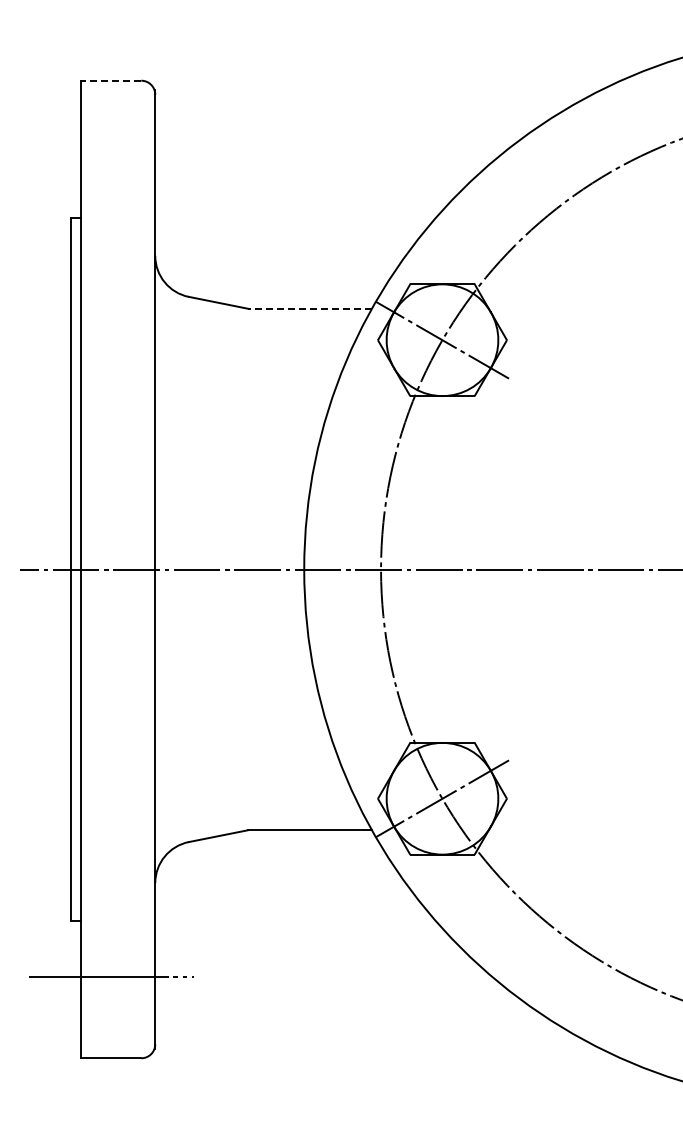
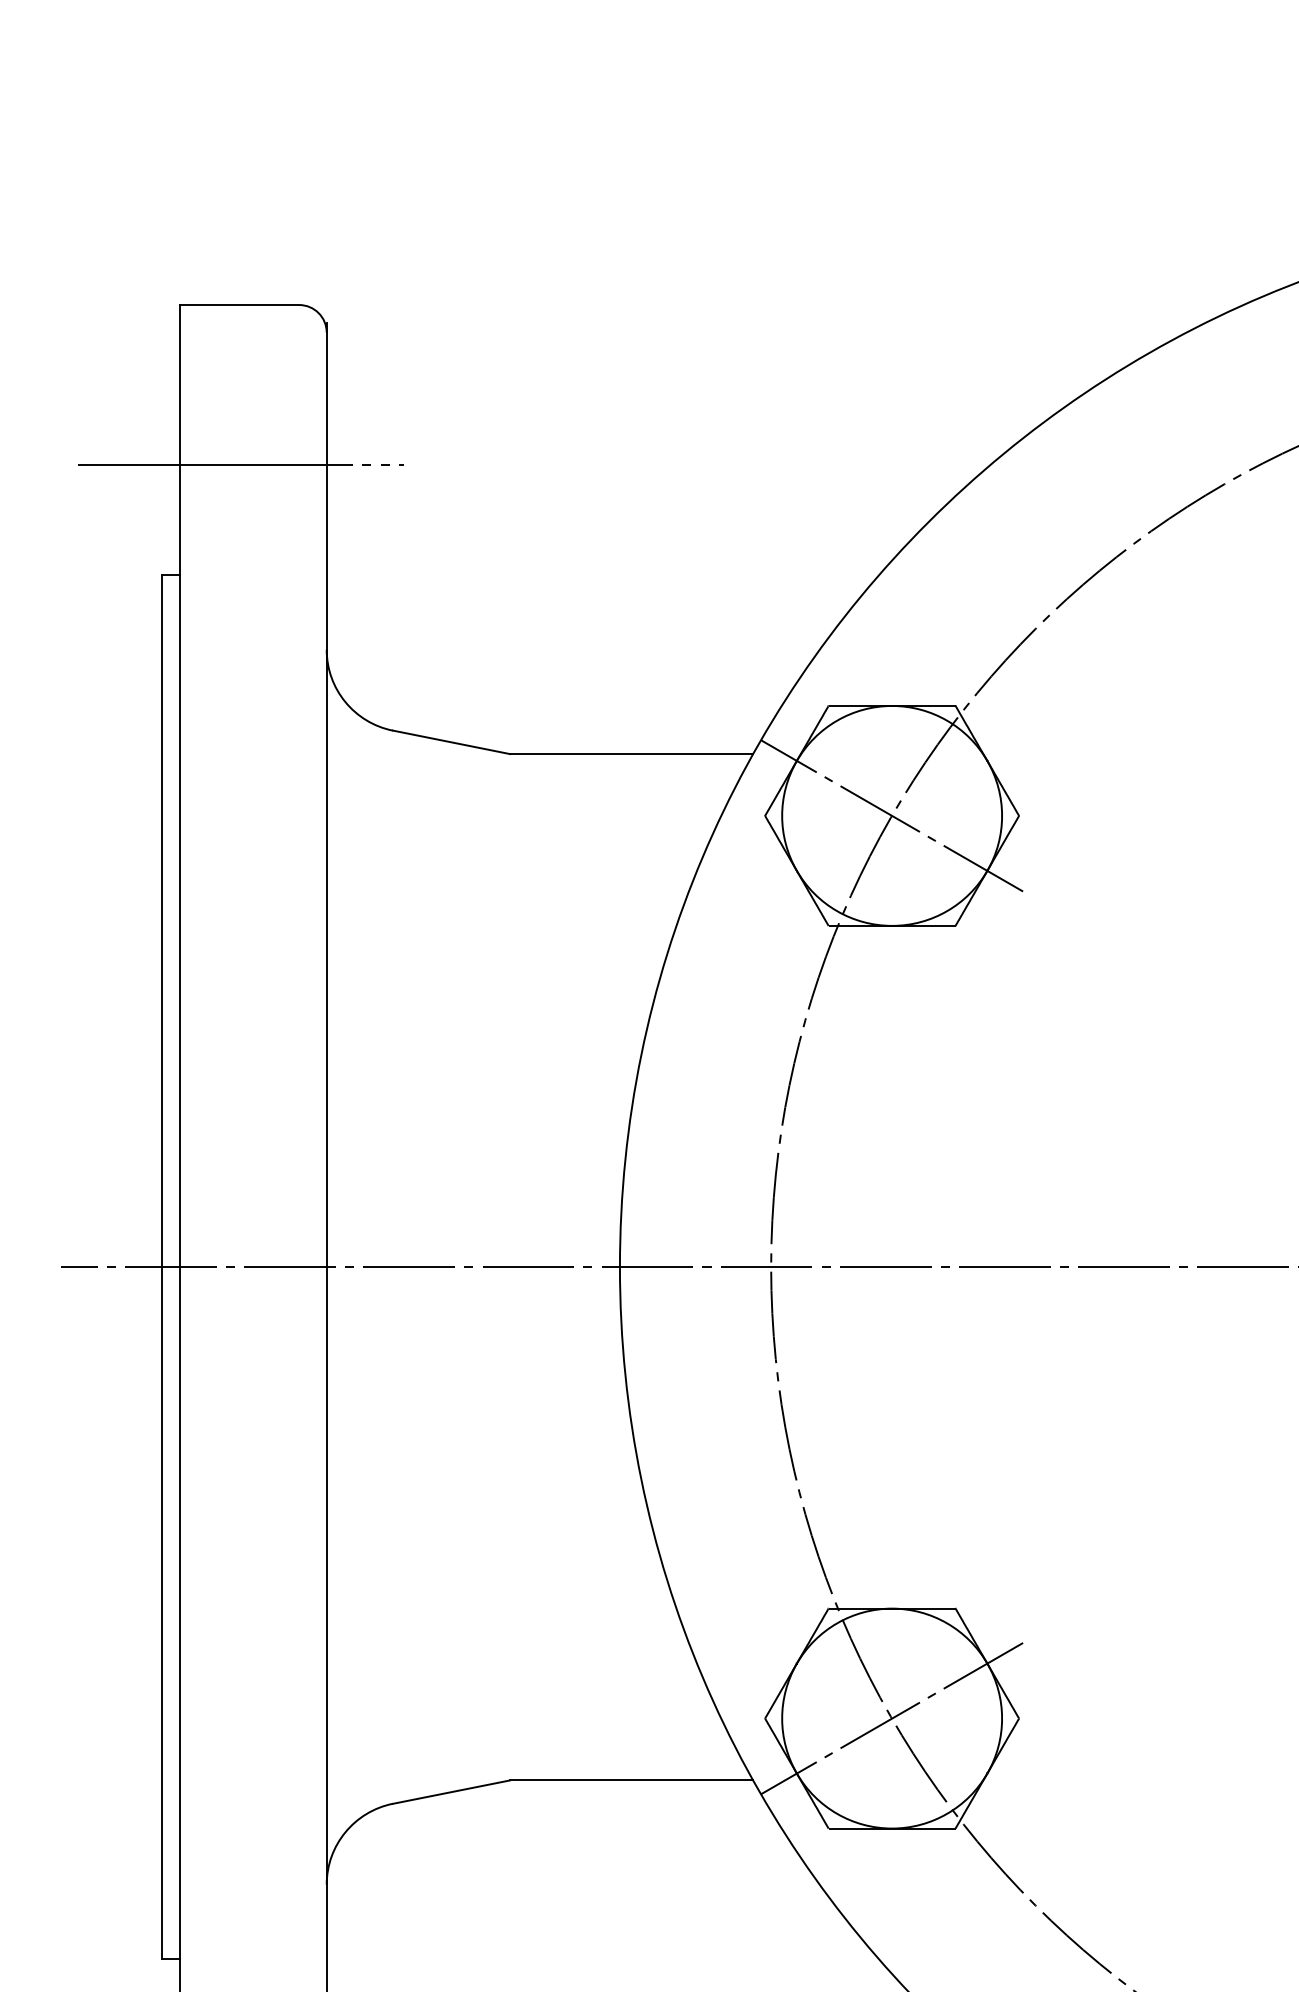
line: (110, 80) -> (238, 304), dashed -> solid
line: (111, 162) -> (240, 466), added
line: (310, 308) -> (632, 753), dashed -> solid

